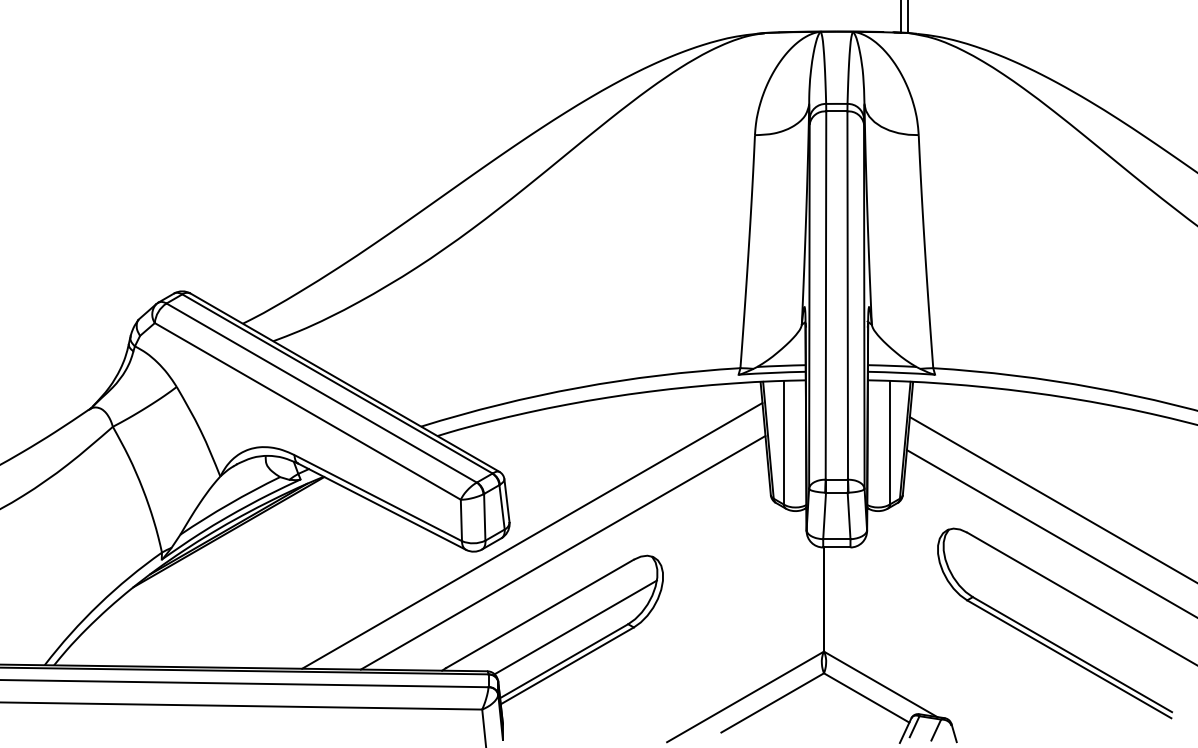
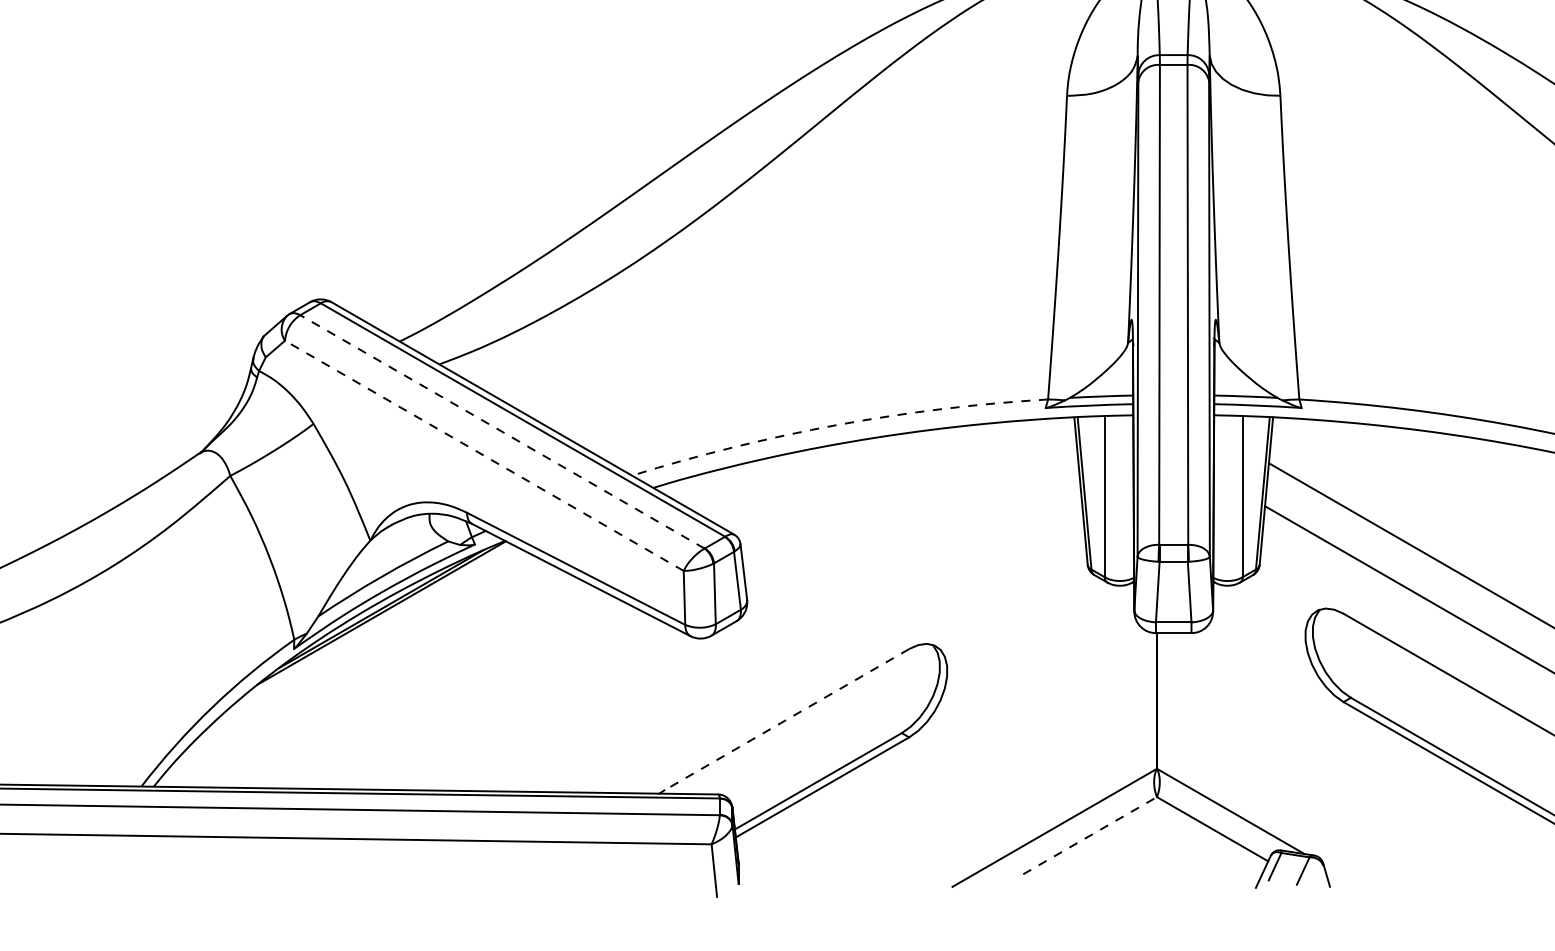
arc: (579, 387) -> (838, 424), solid -> dashed
line: (321, 392) -> (502, 431), solid -> dashed
line: (307, 411) -> (483, 455), solid -> dashed
line: (532, 535) -> (777, 617), removed
line: (562, 552) -> (816, 639), removed
line: (539, 614) -> (786, 720), solid -> dashed
line: (575, 627) -> (833, 737), removed
line: (773, 702) -> (1091, 835), solid -> dashed

